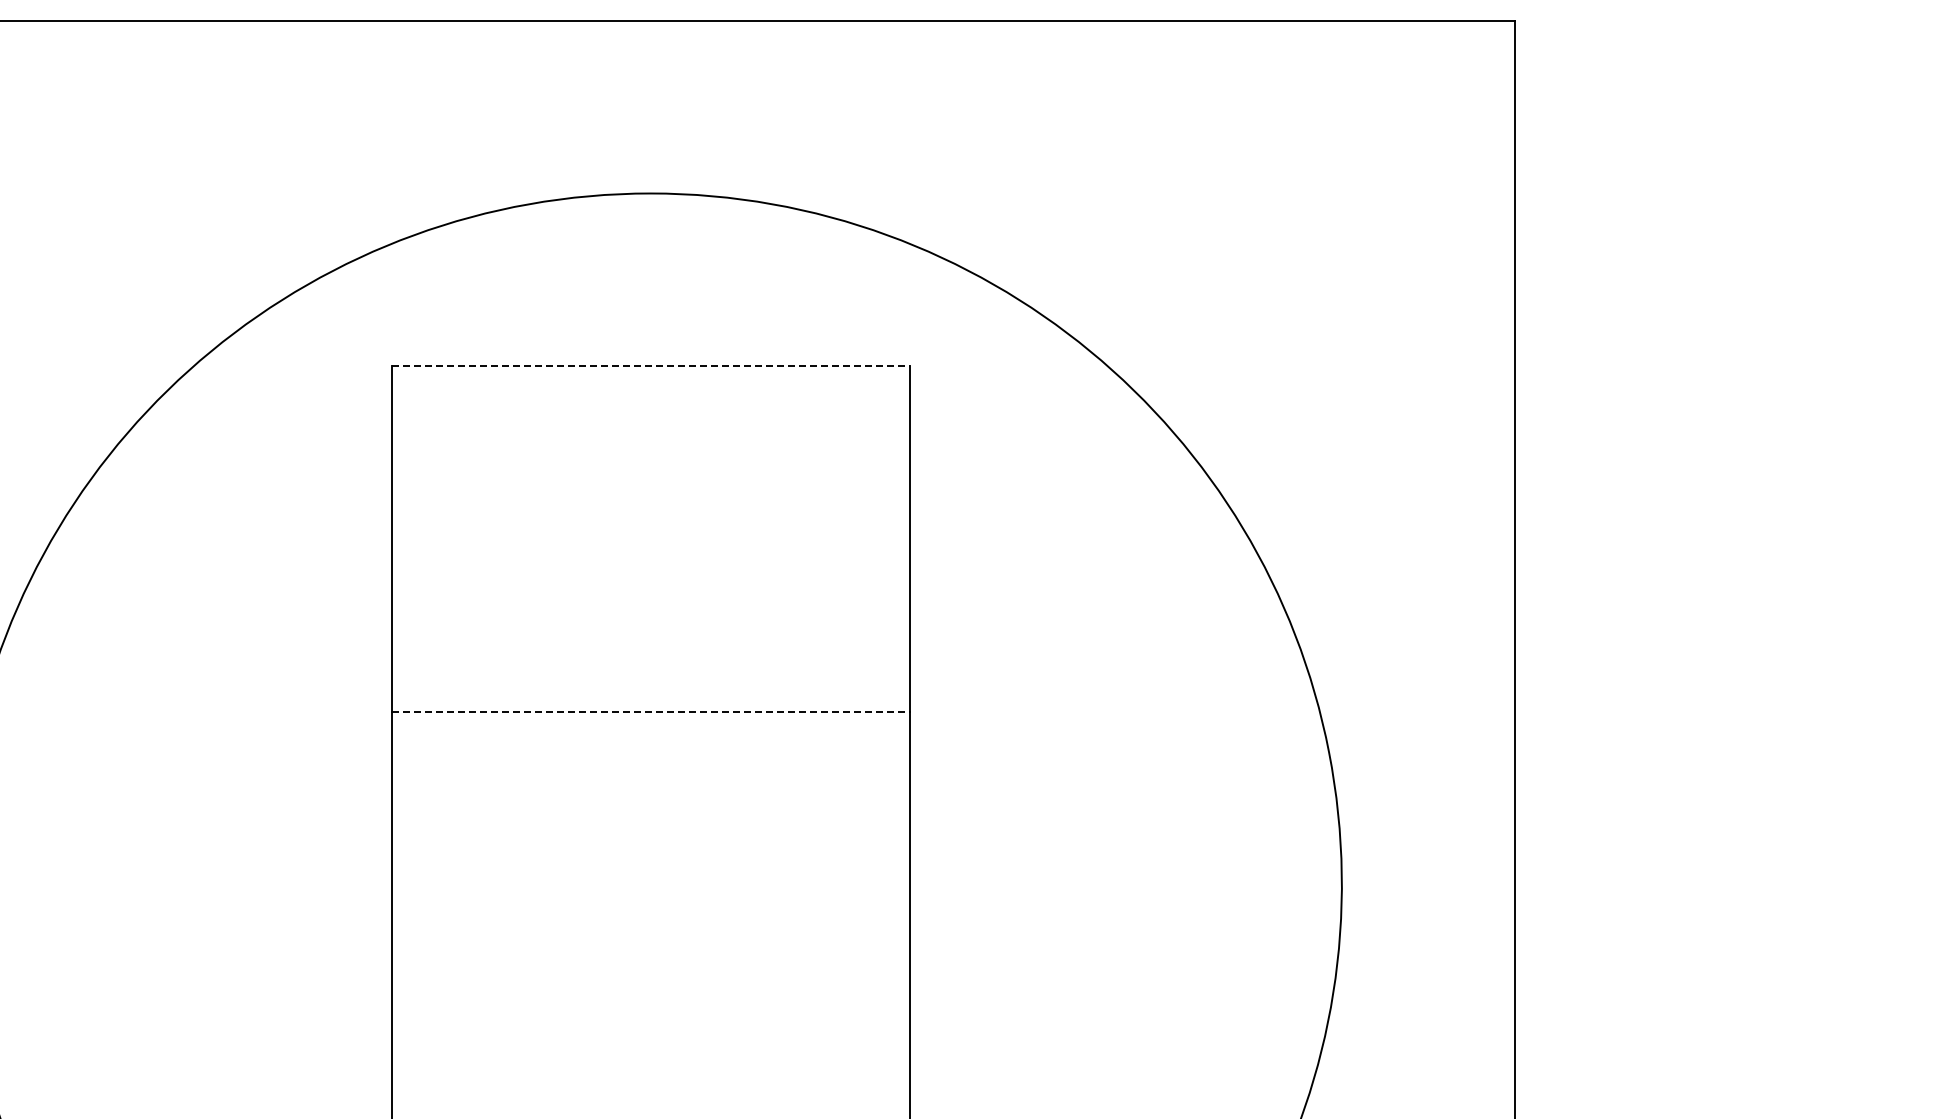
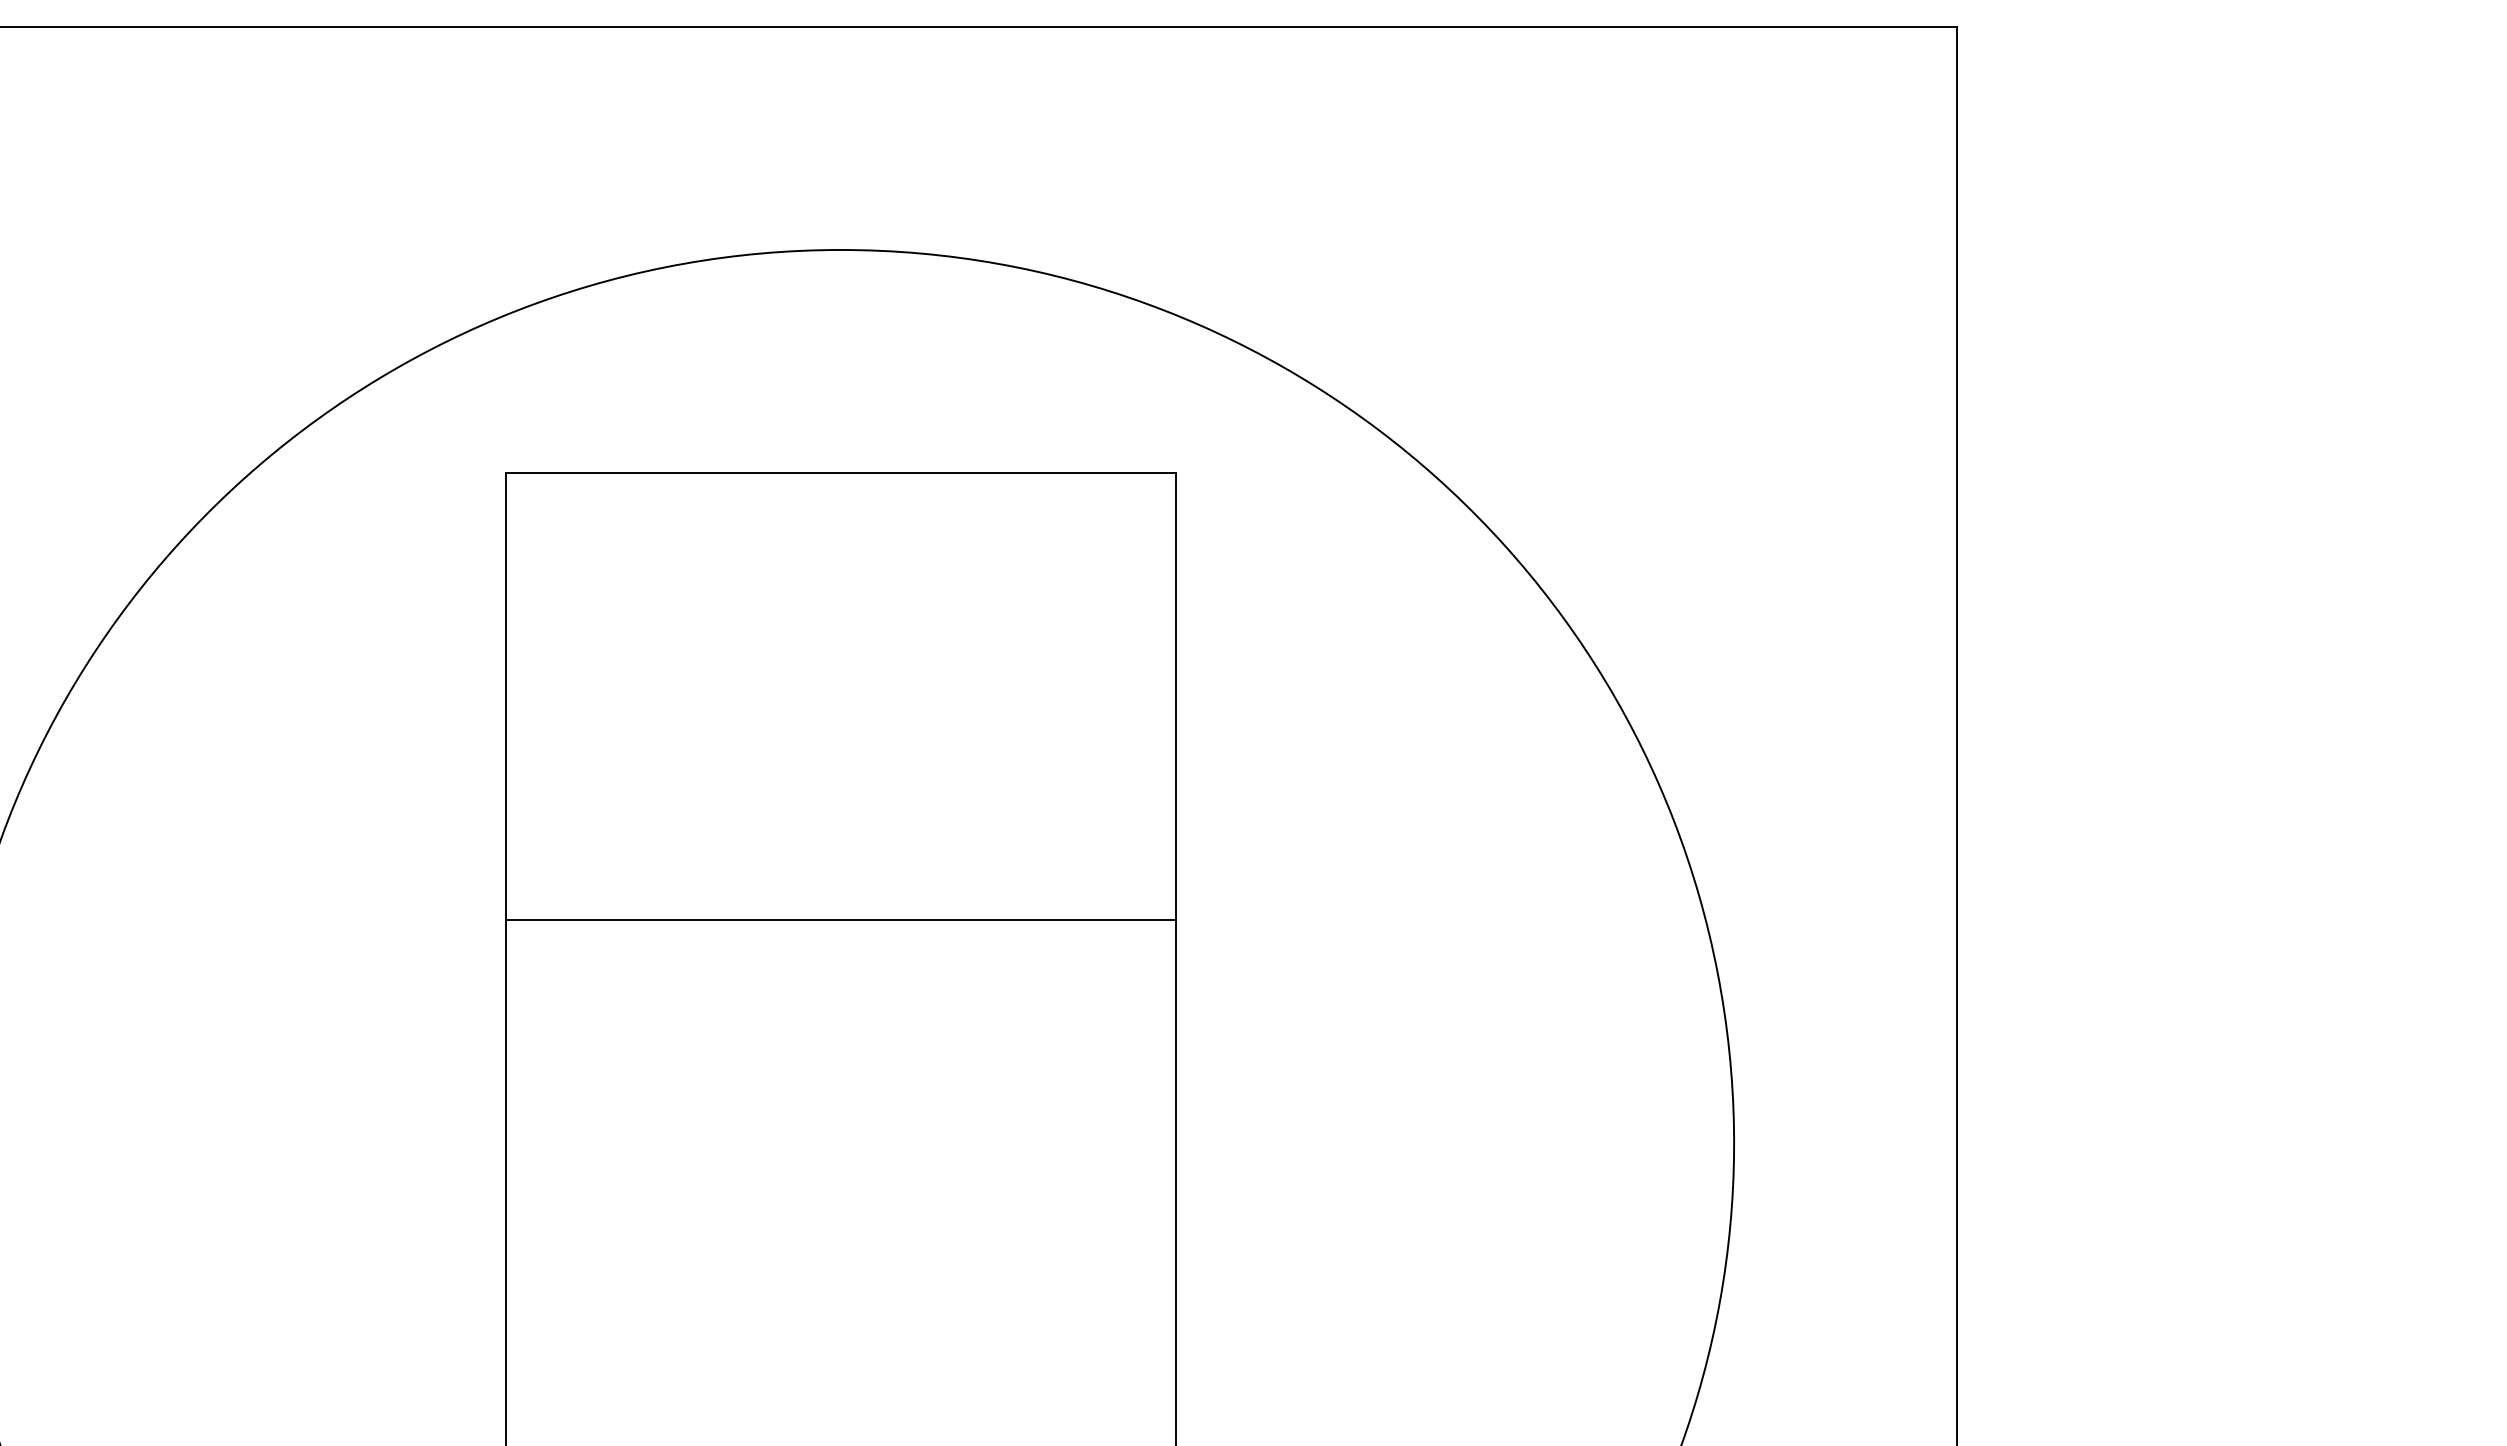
line: (651, 366) -> (841, 473), dashed -> solid
line: (651, 711) -> (841, 919), dashed -> solid

